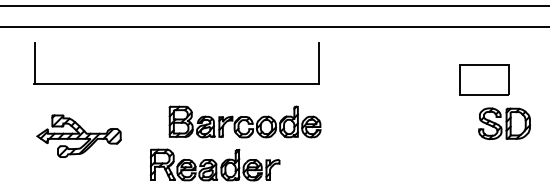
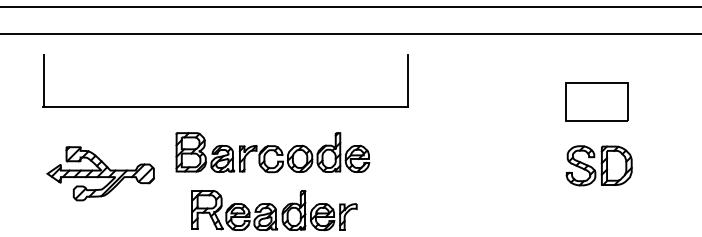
part: (484, 79) -> (596, 101), moved
part: (244, 121) -> (272, 152), moved
part: (503, 123) -> (598, 165), moved

